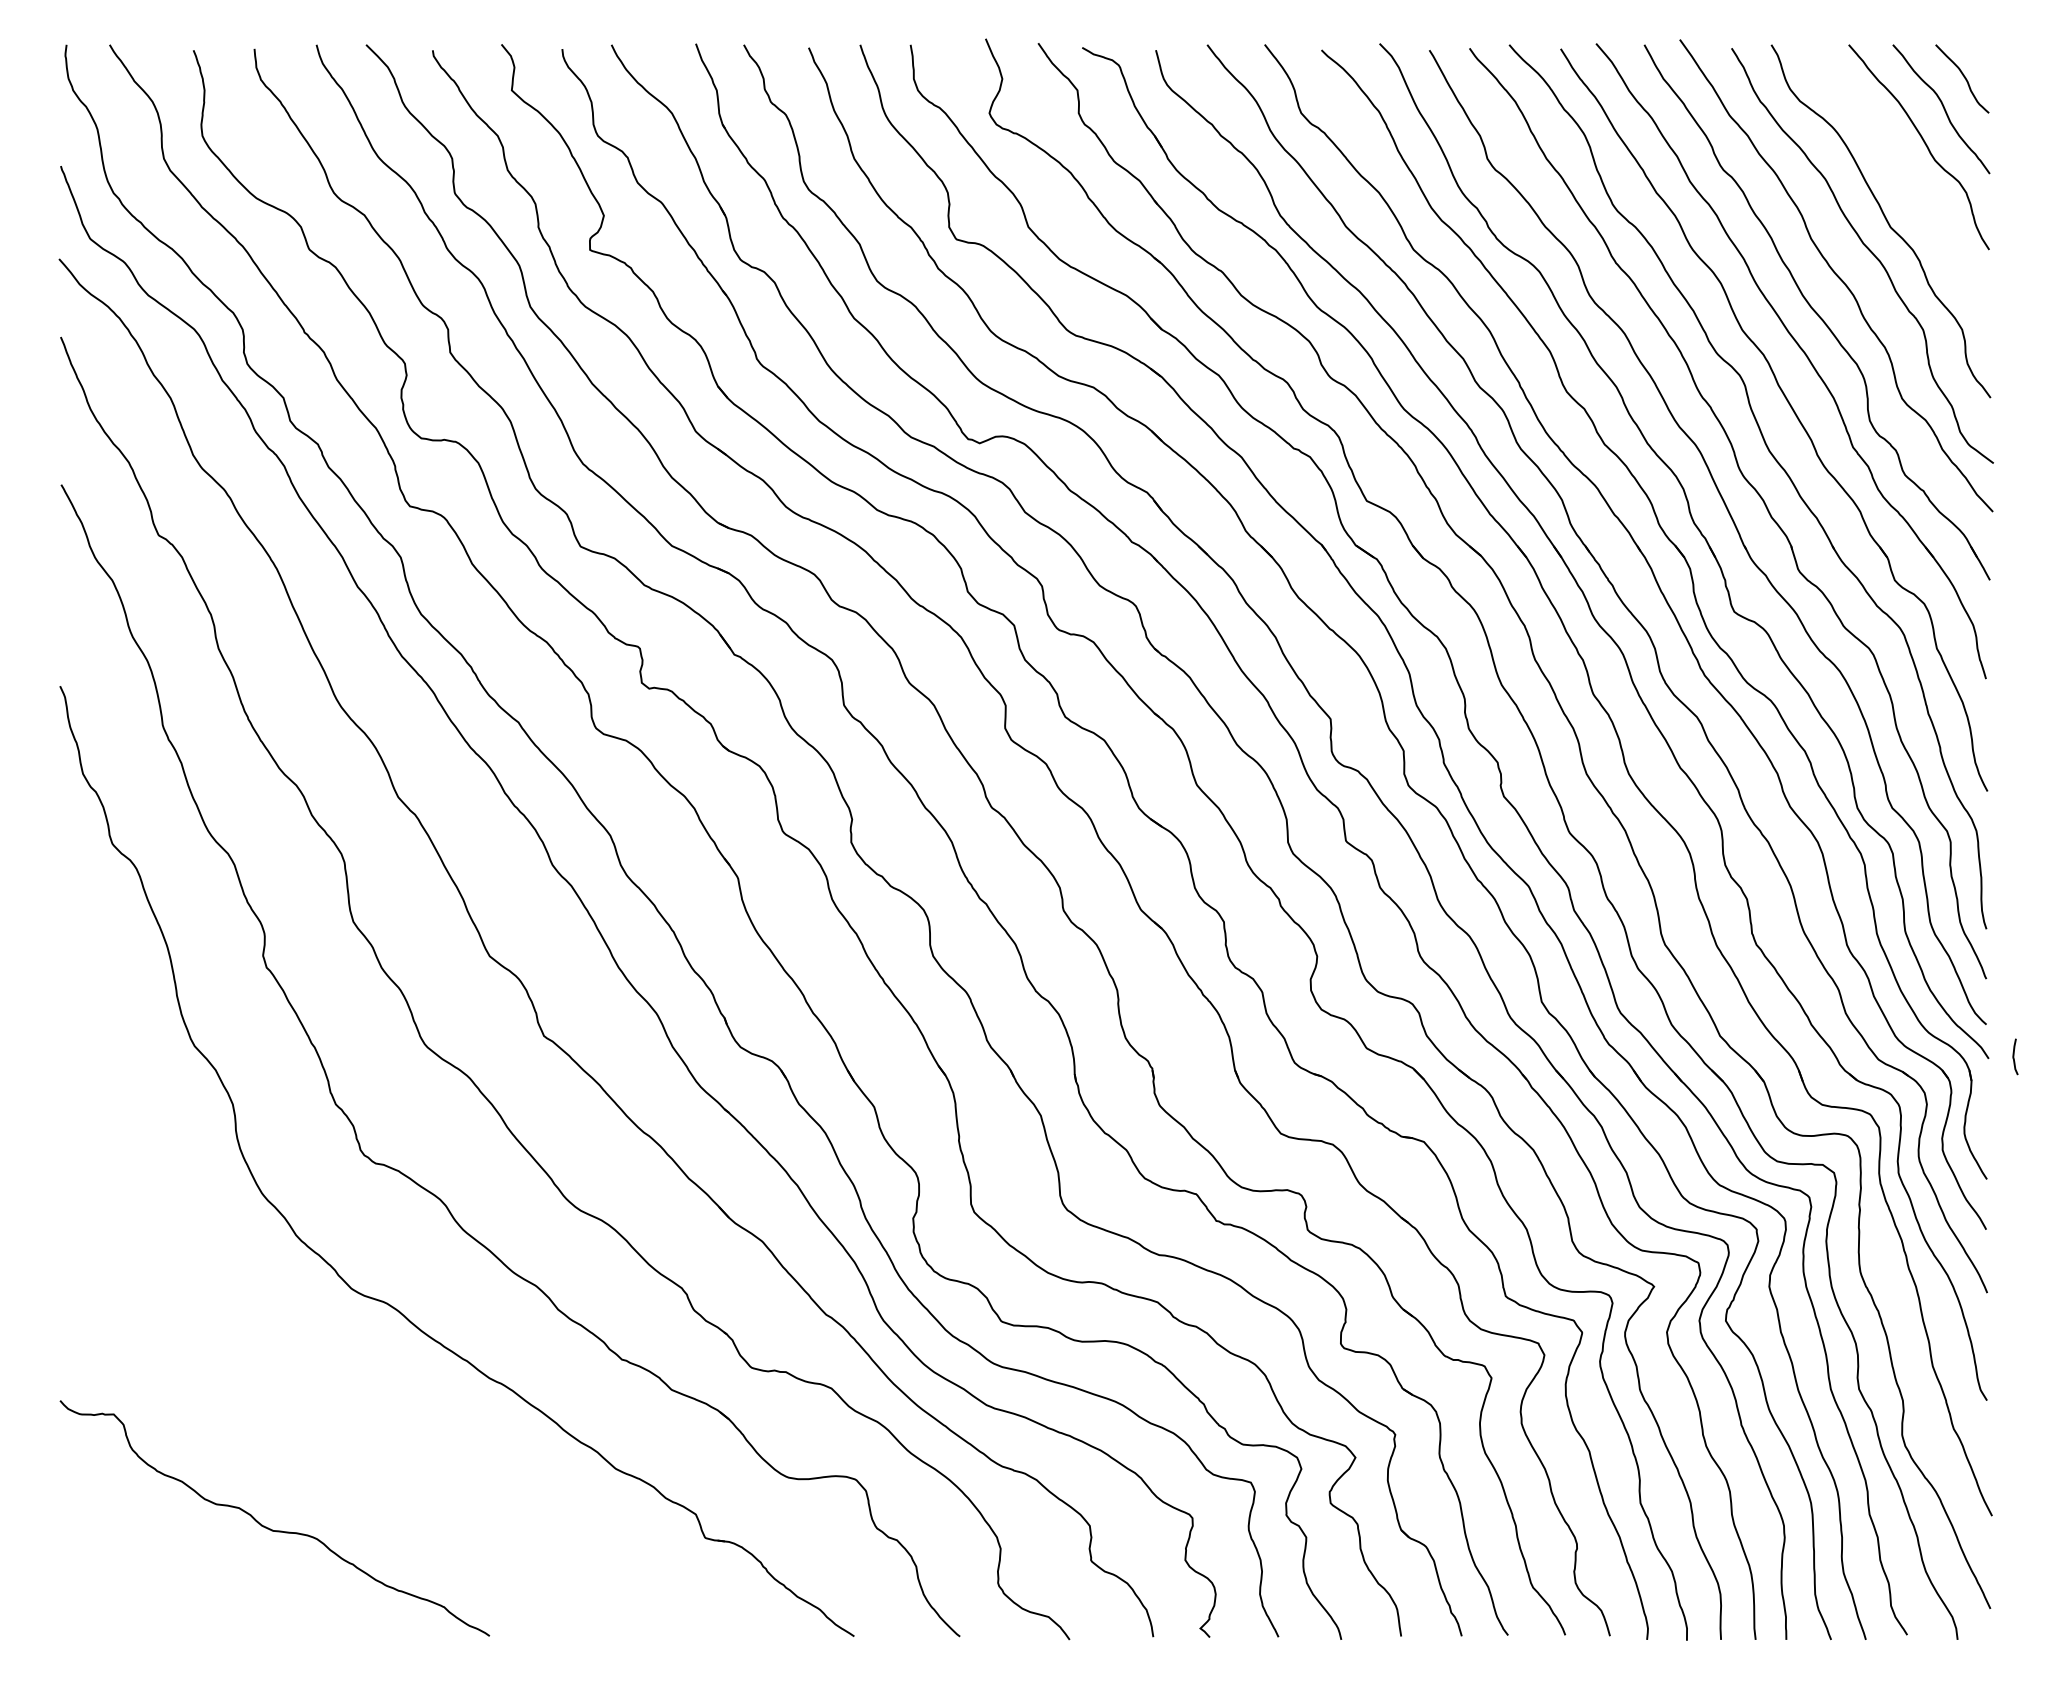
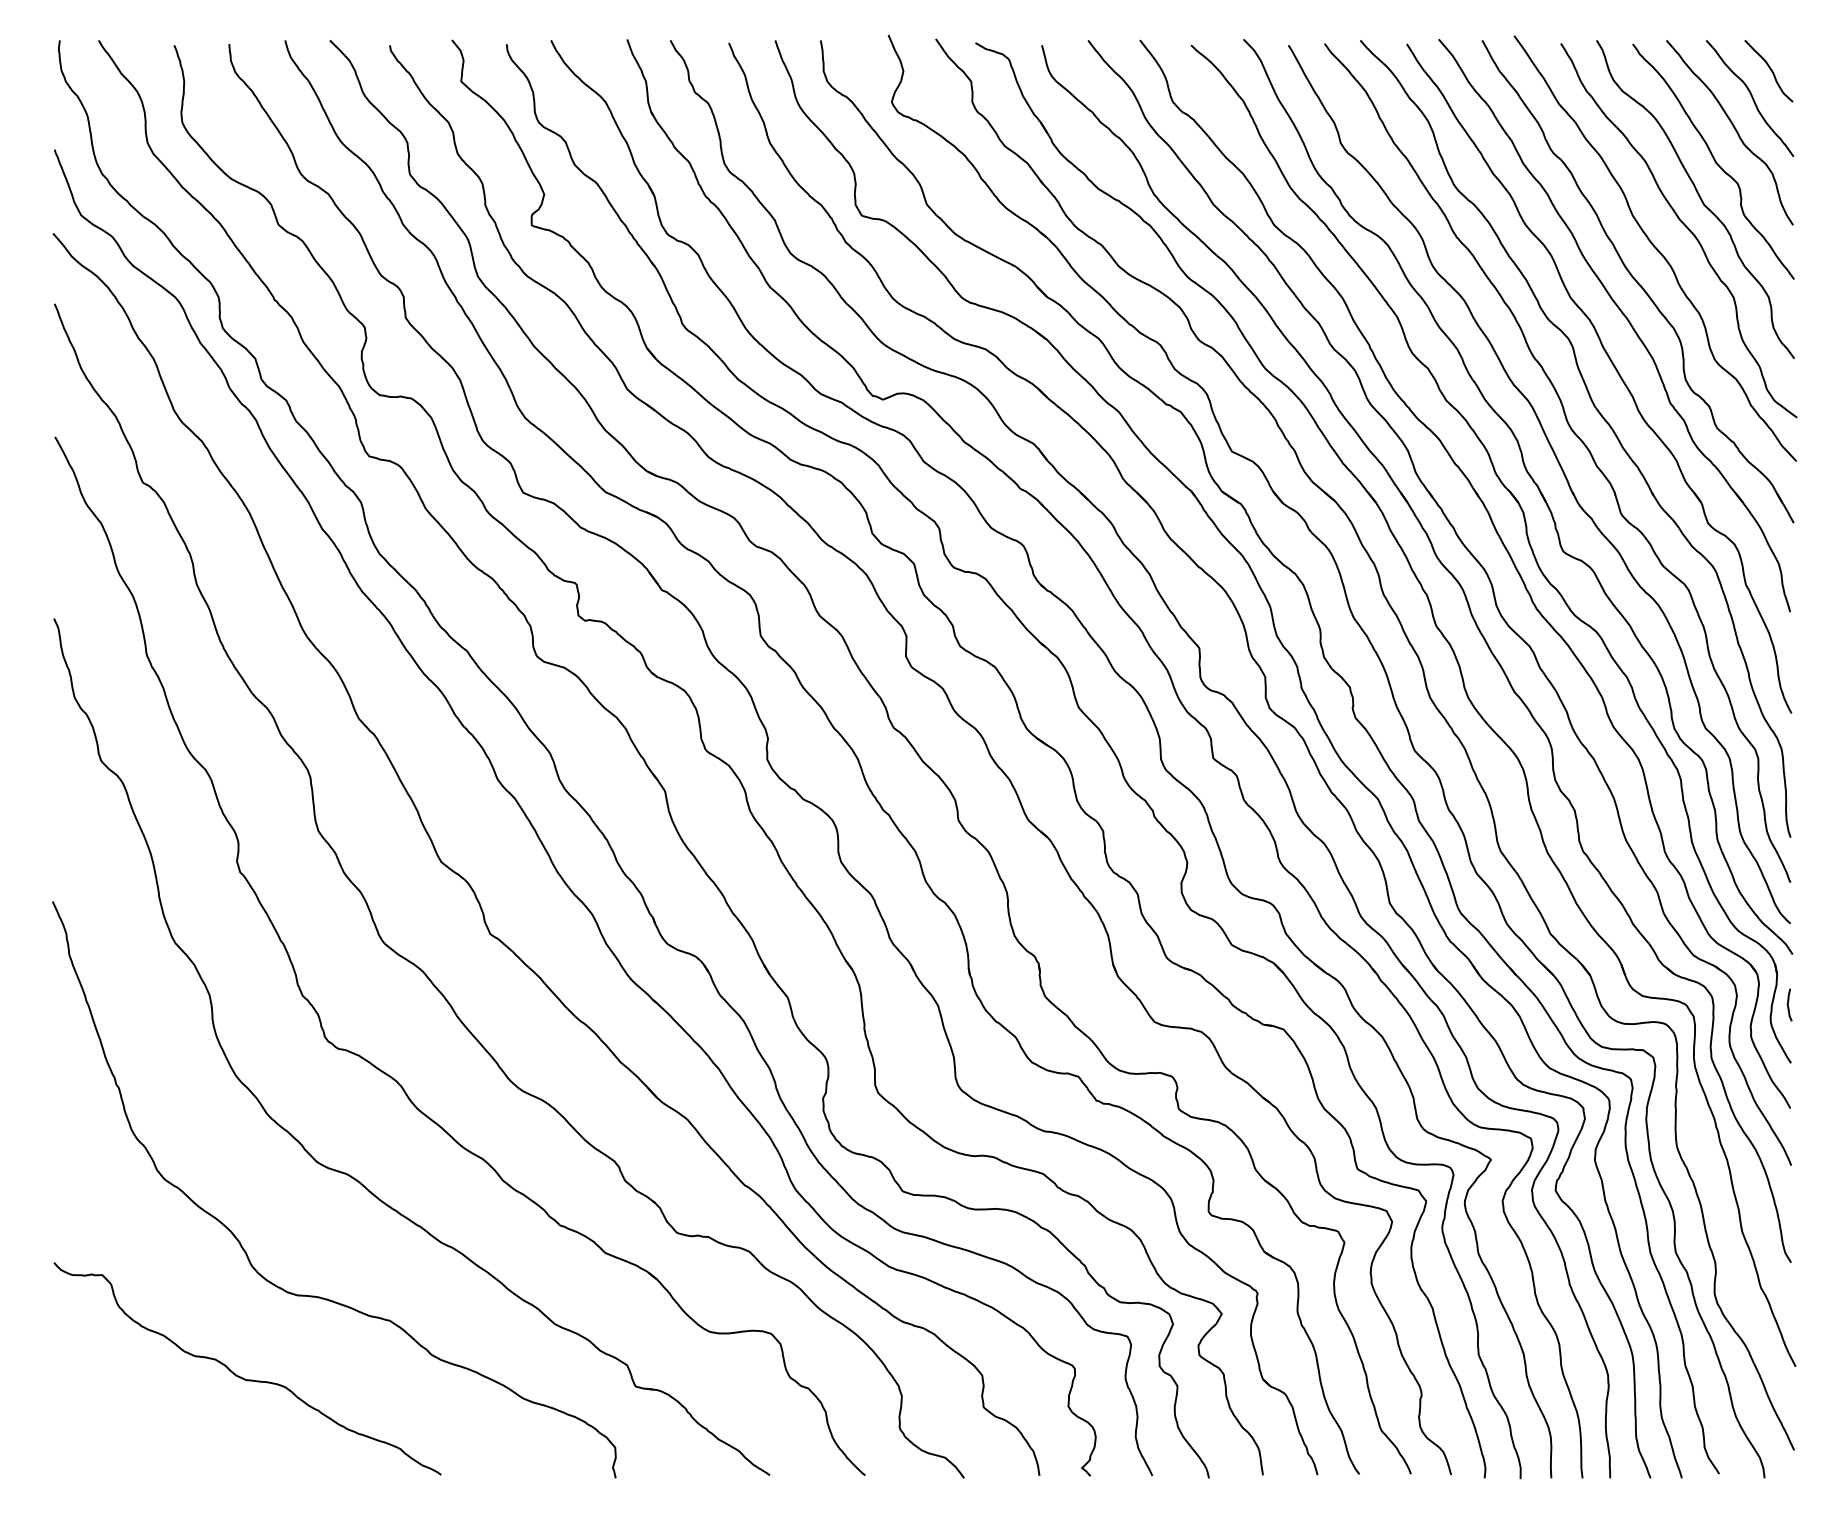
curve: (1901, 178) -> (1714, 160), added
curve: (2014, 1056) -> (1788, 1004), moved
curve: (267, 1378) -> (240, 1242), added

